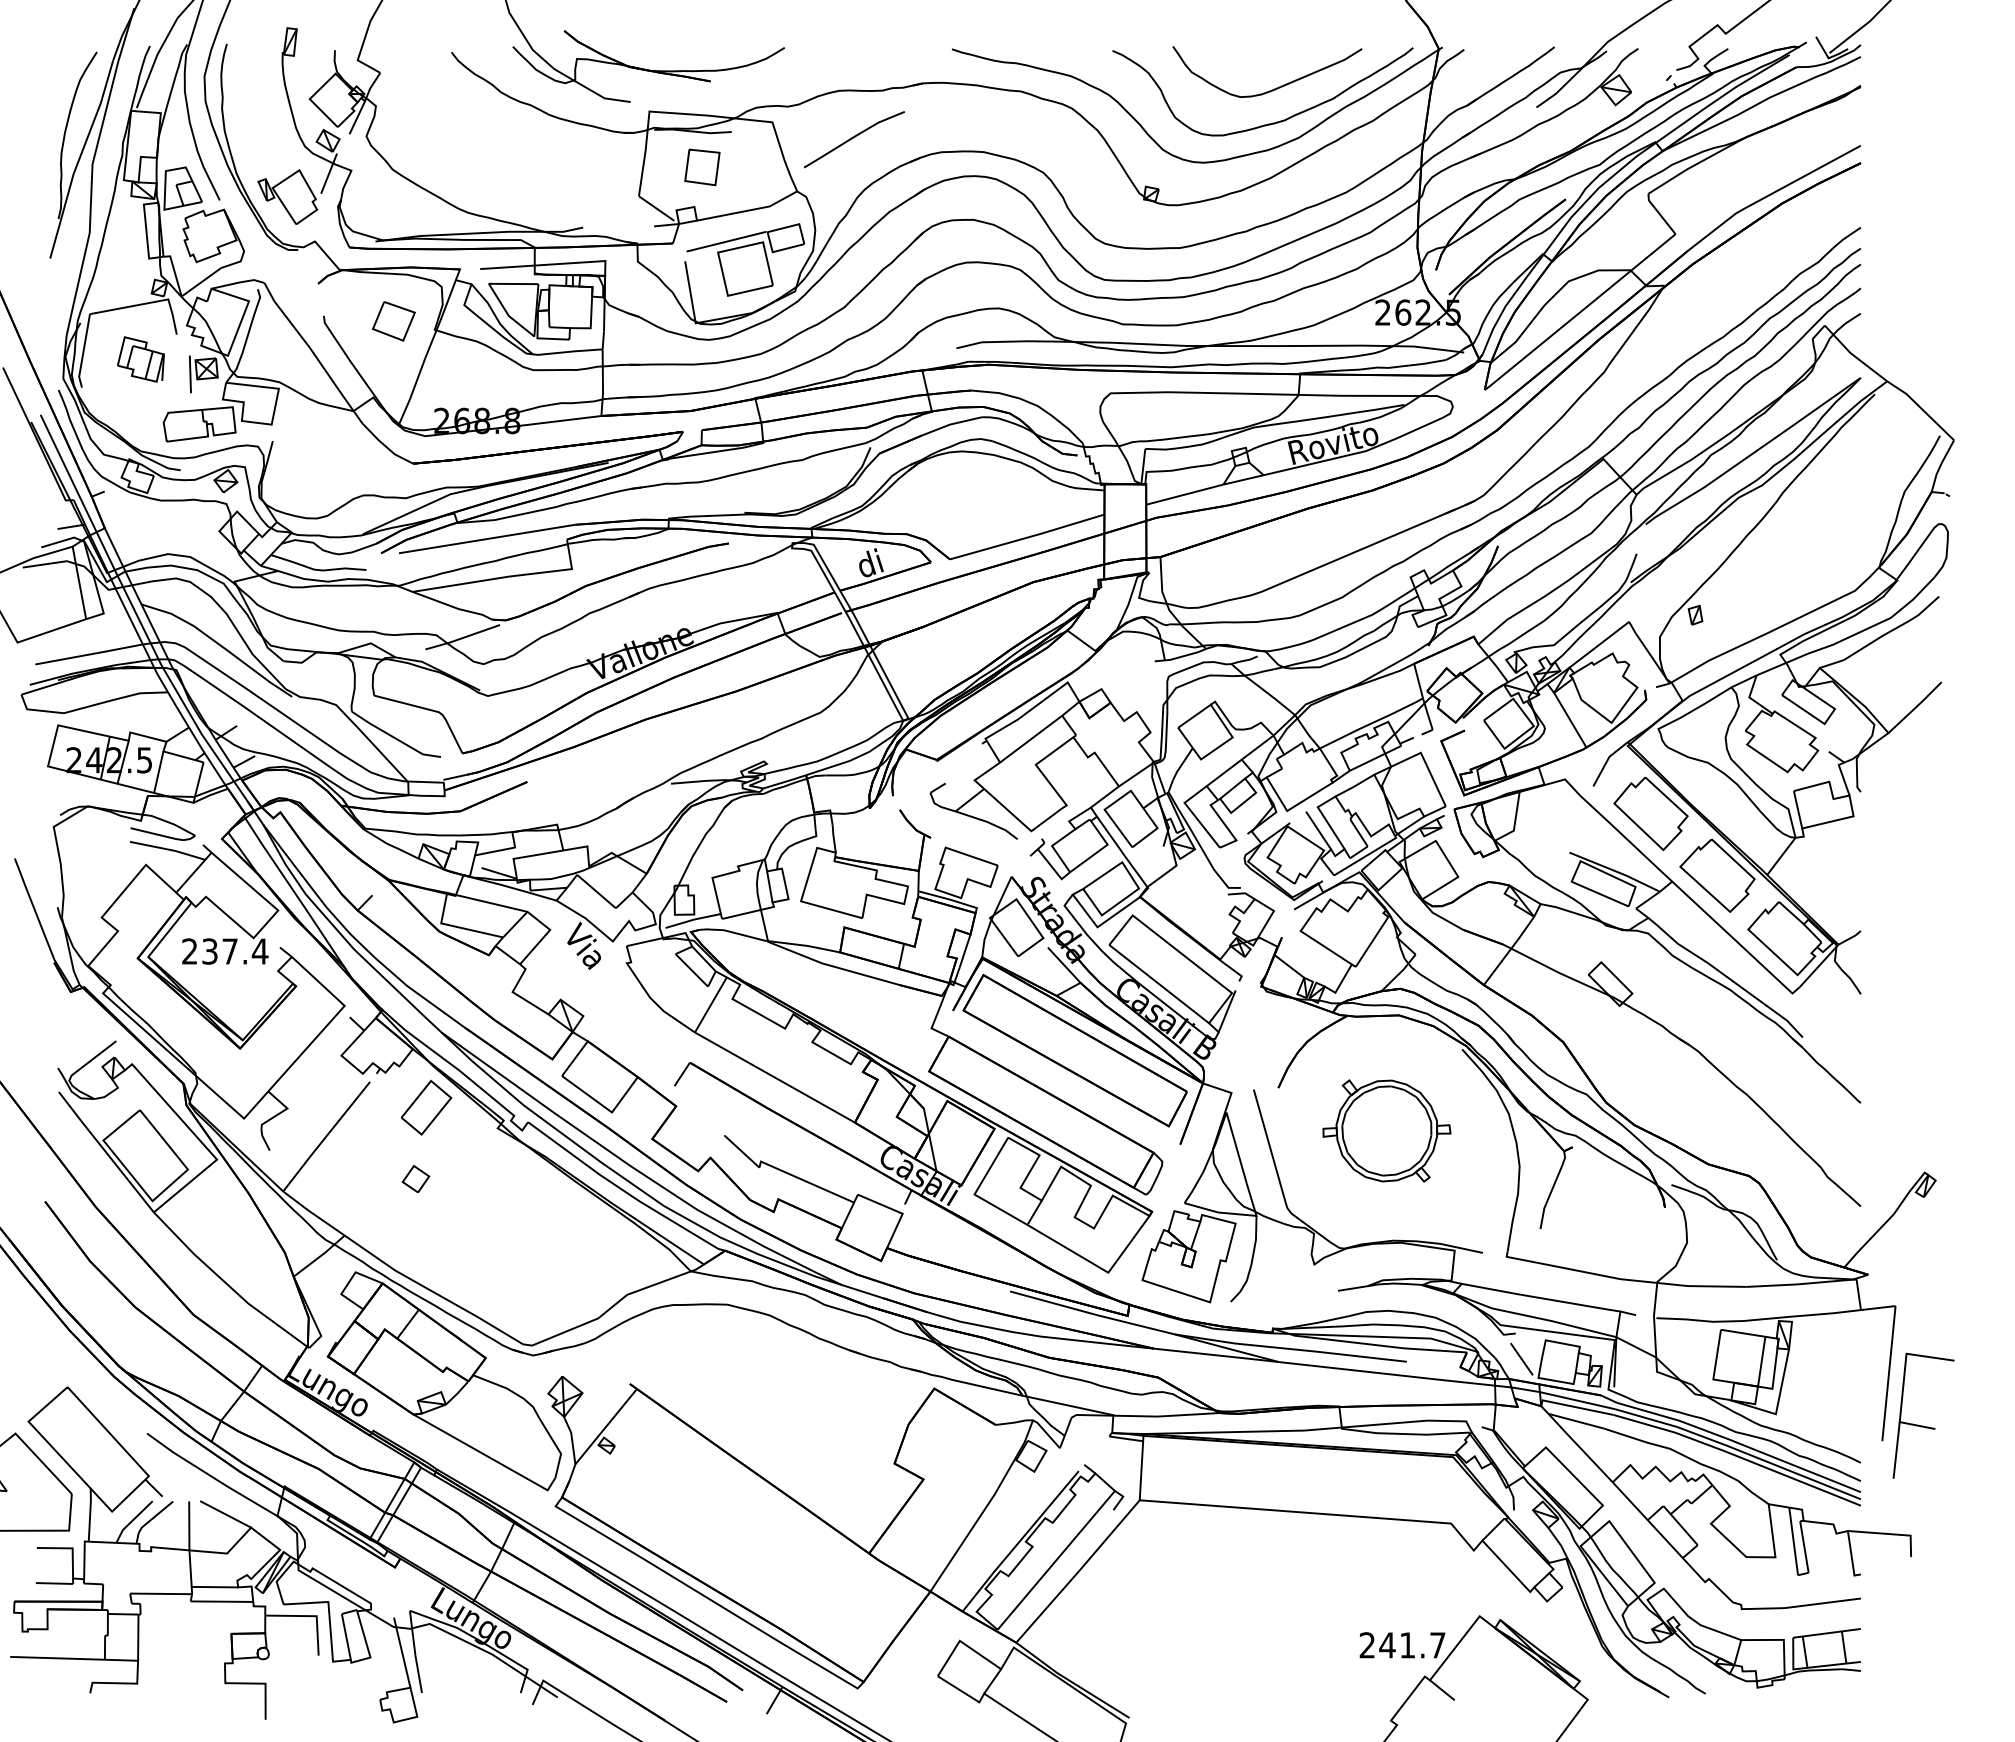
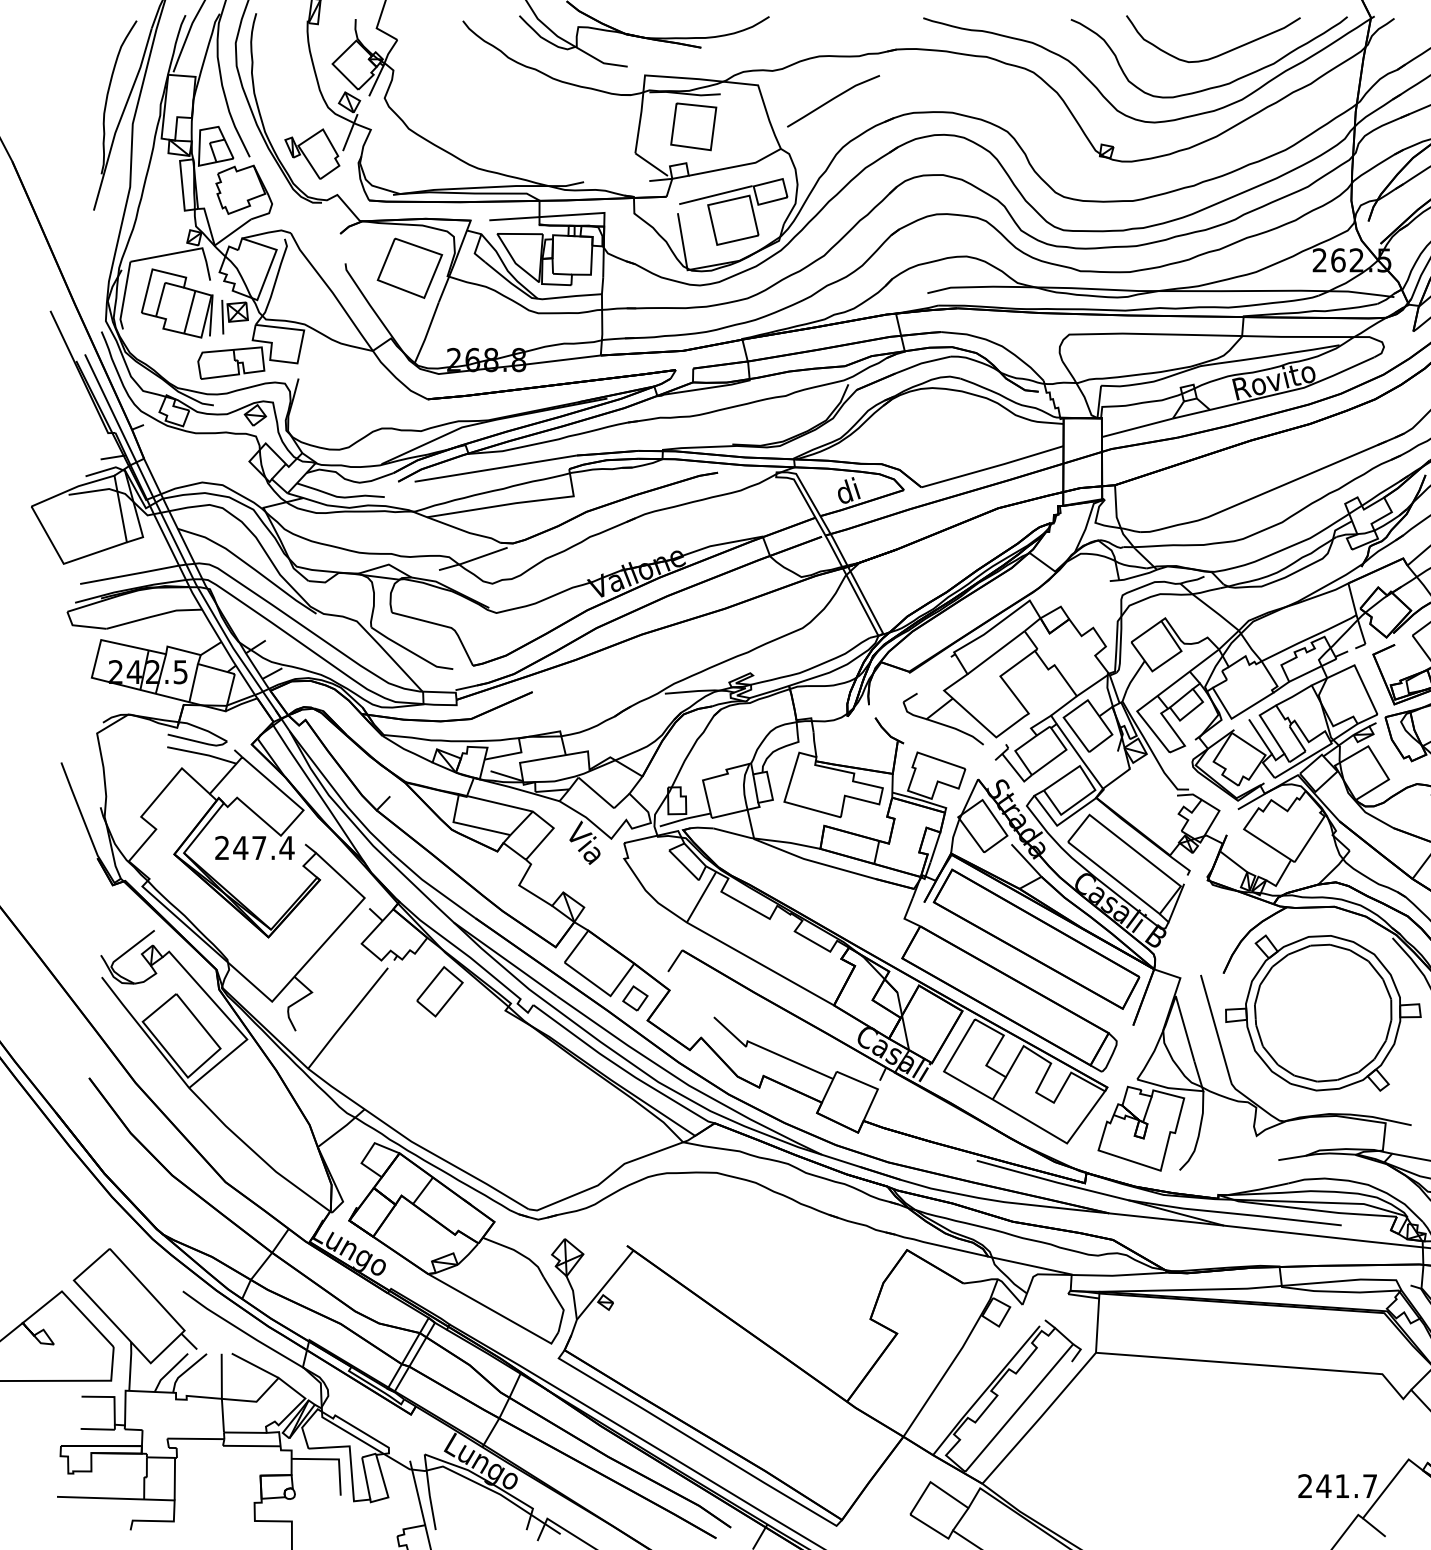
part: (702, 167) -> (693, 126), size x1.43
part: (393, 321) -> (409, 268), size x1.67
part: (140, 359) -> (176, 303), size x1.67
text: (209, 951) -> (240, 848), 237.4 -> 247.4
part: (1386, 1130) -> (1322, 1012), size x1.67
part: (415, 1178) -> (634, 997), moved

